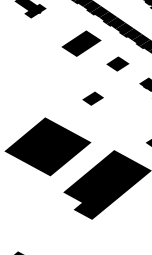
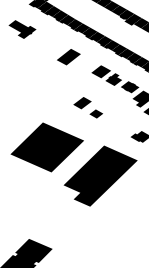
part: (81, 44) -> (68, 57), size x0.71
fill: (131, 74) -> (113, 79), added
part: (107, 111) -> (95, 113), added

